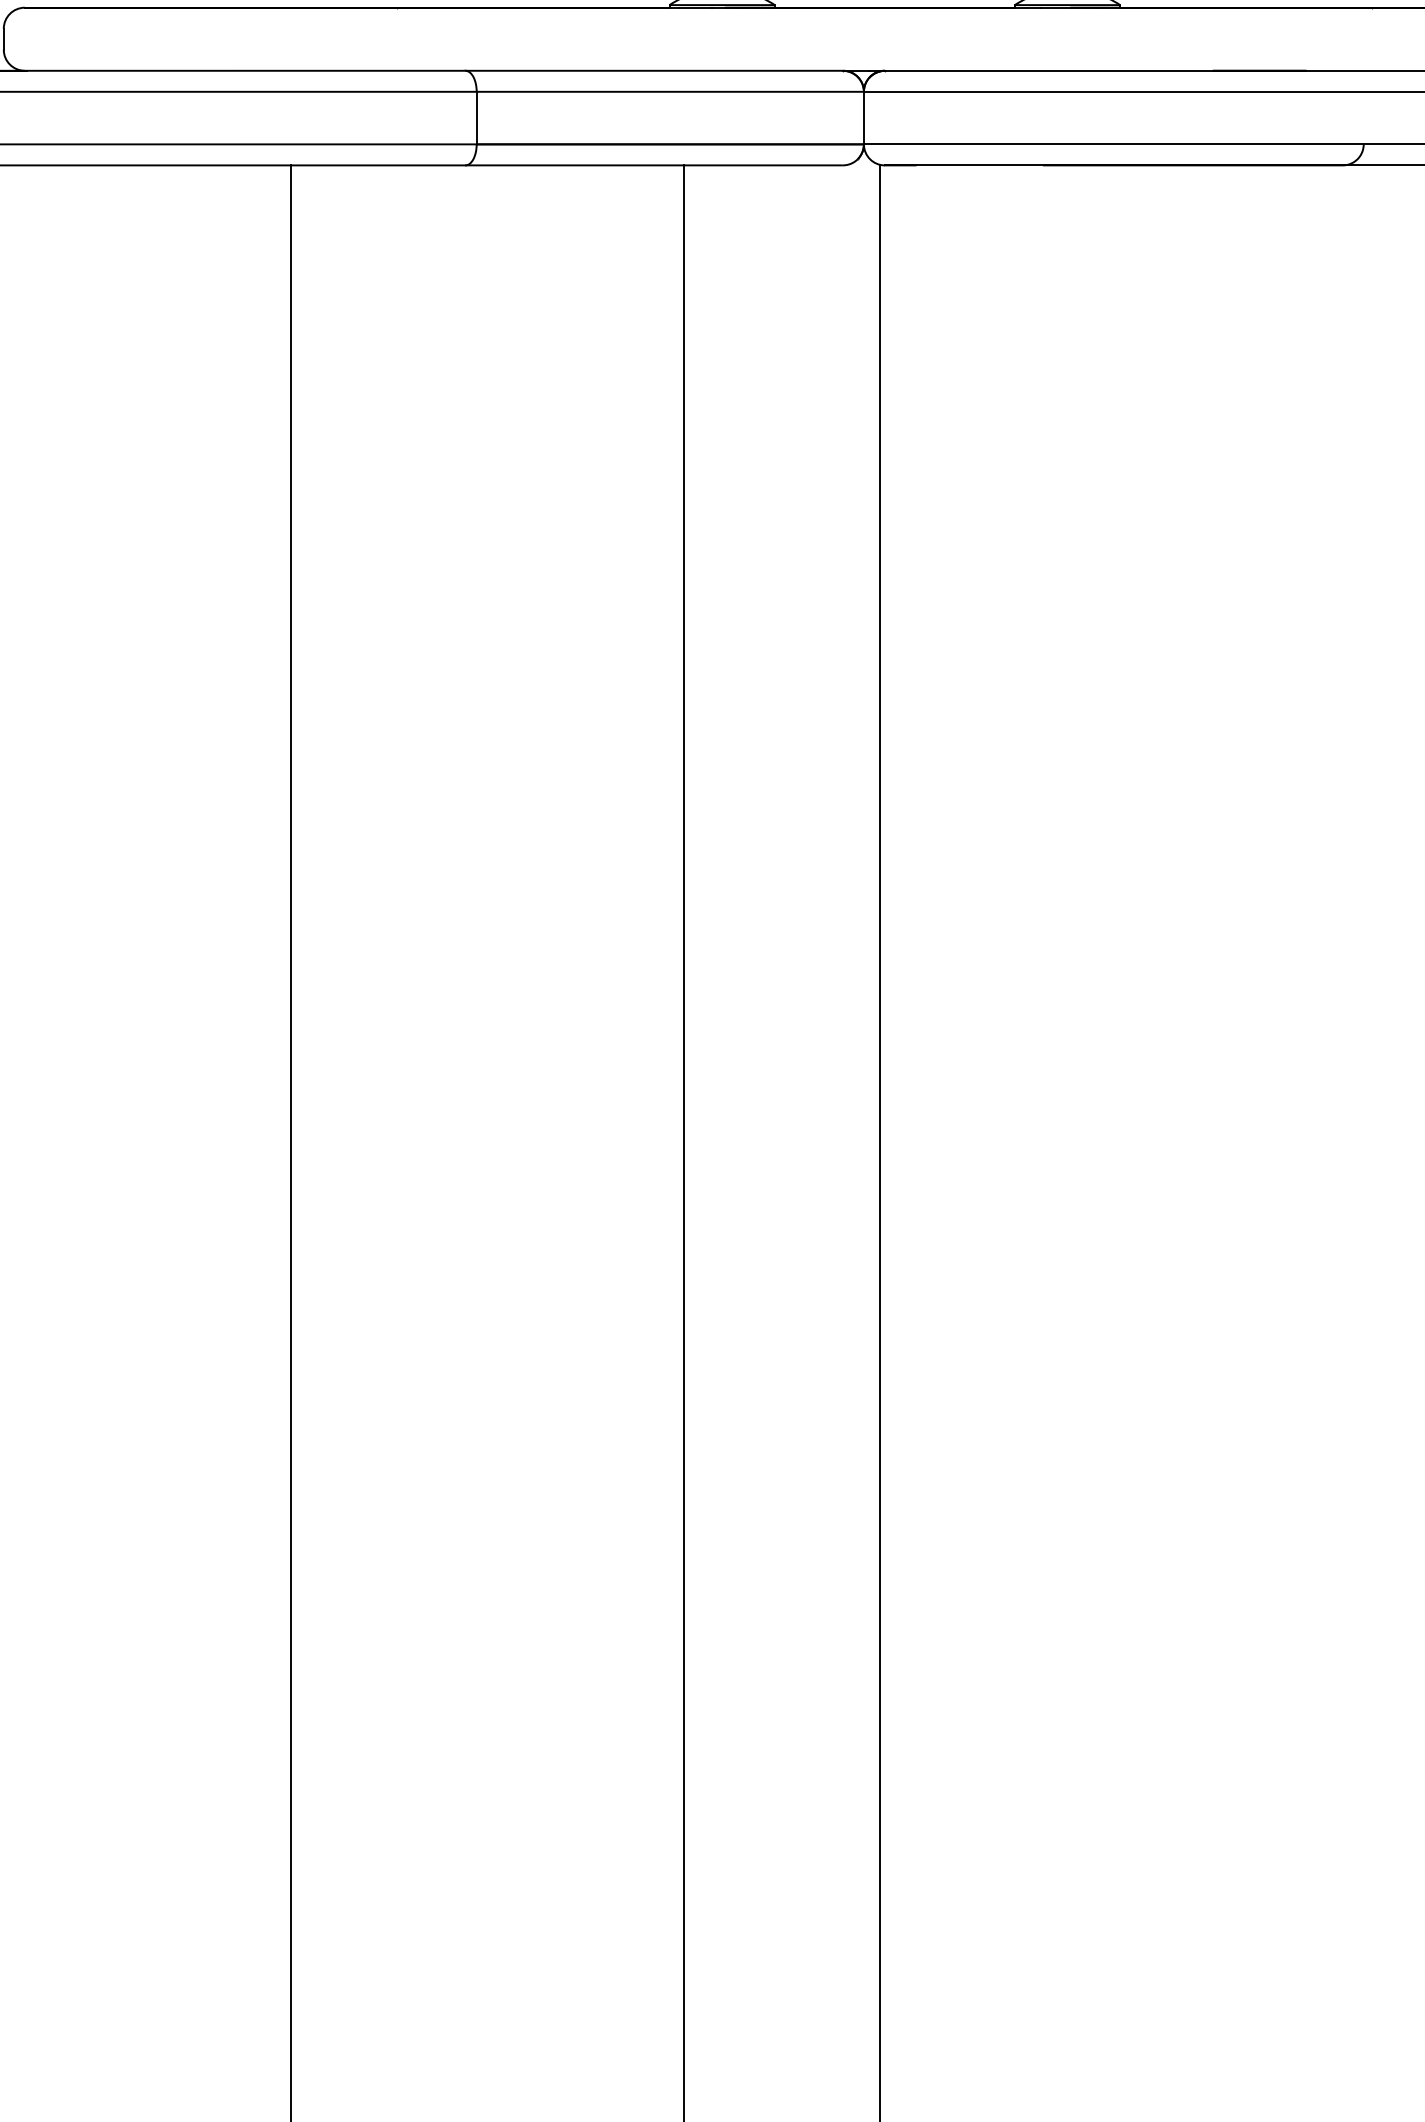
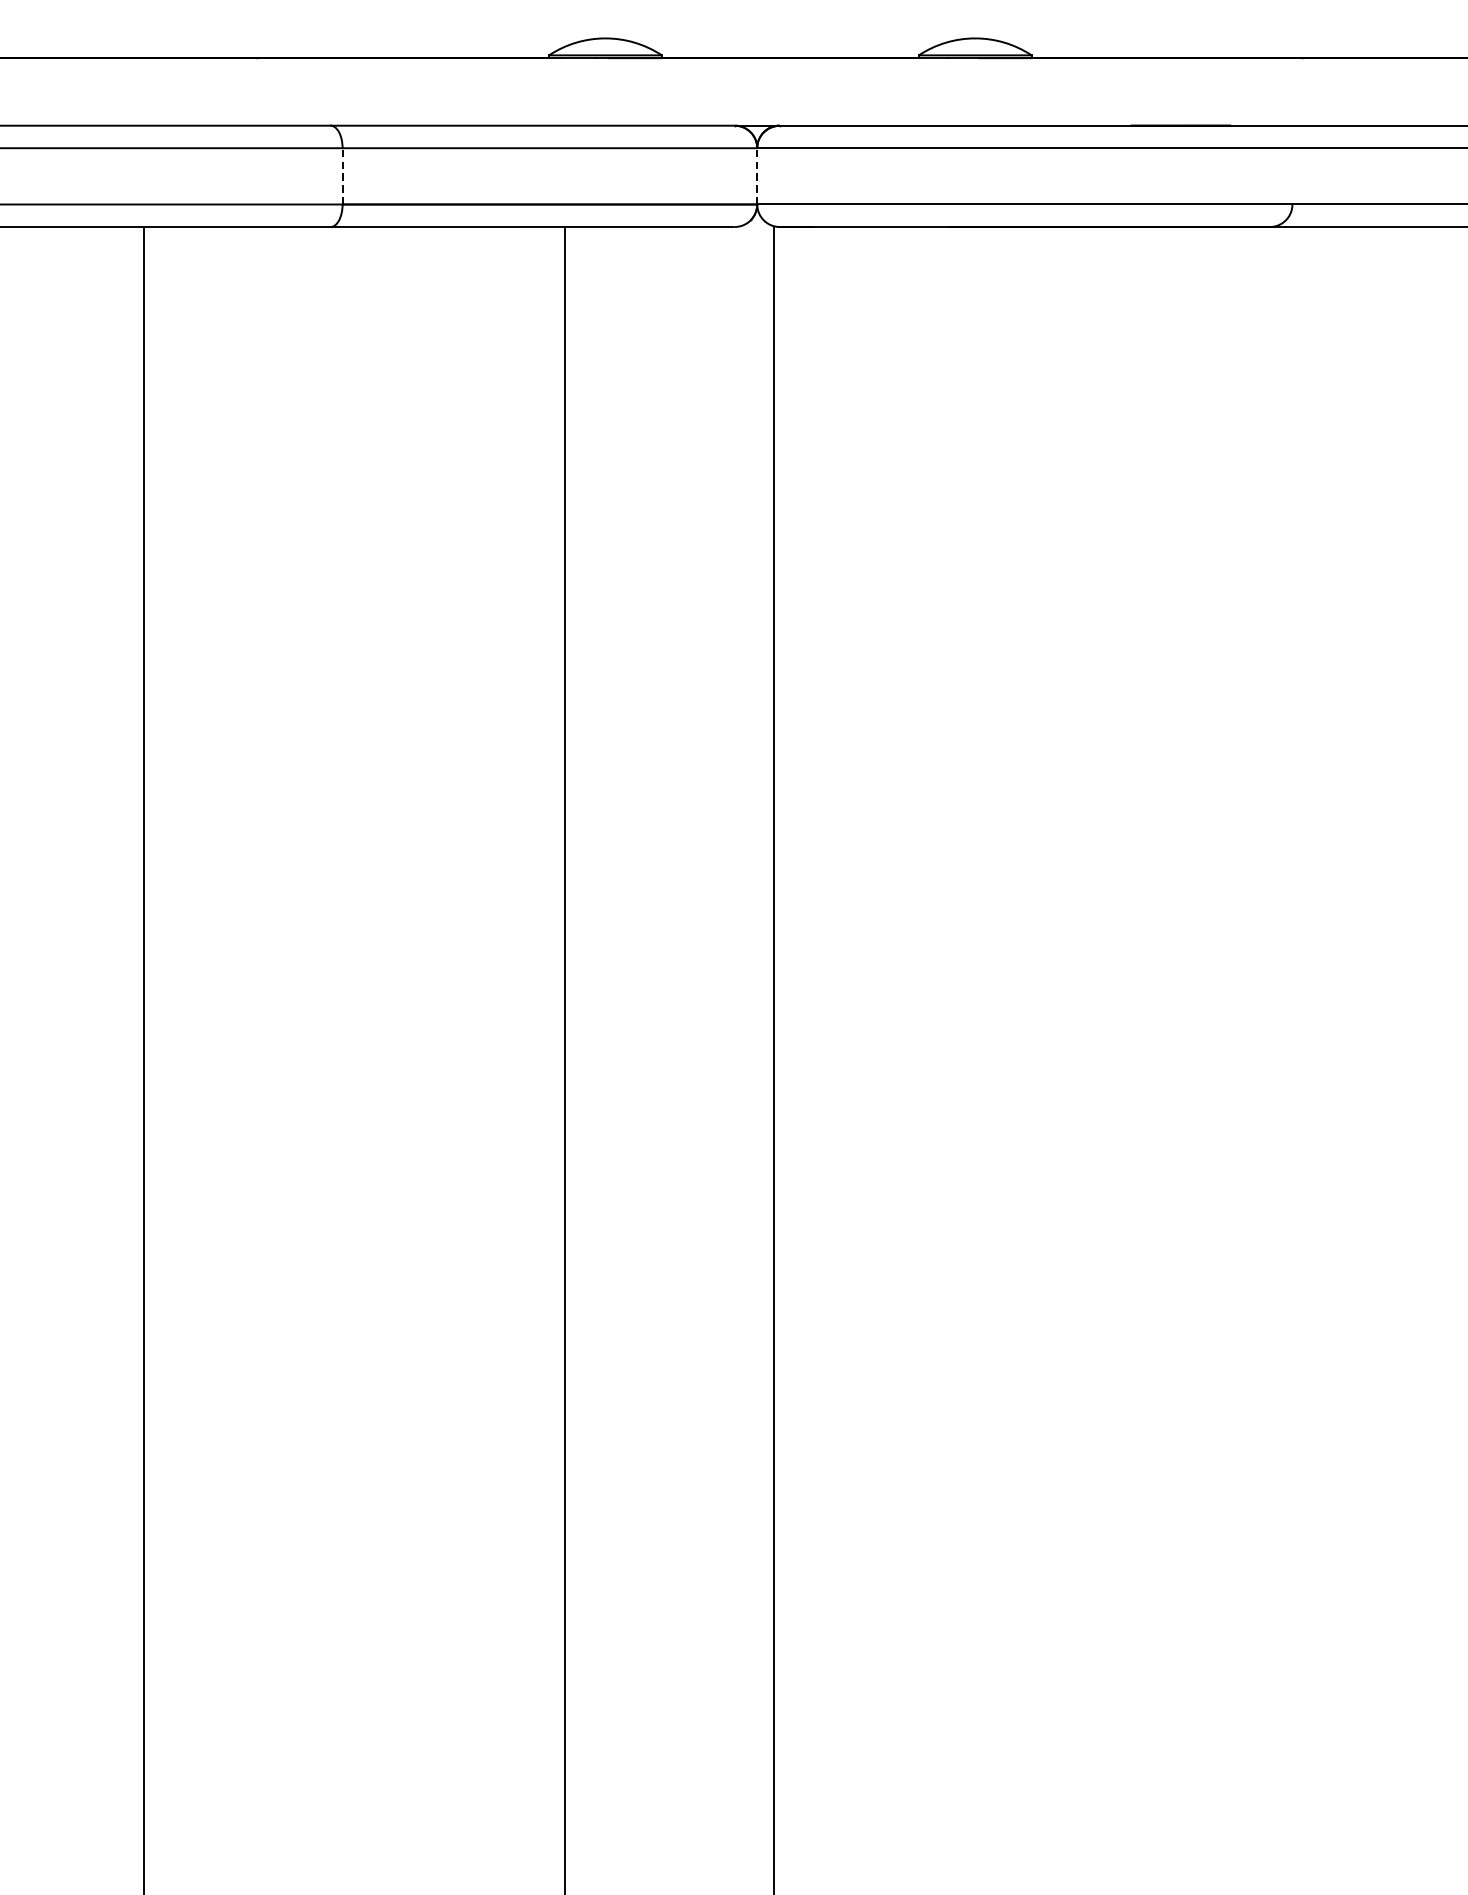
line: (476, 117) -> (342, 175), solid -> dashed
line: (863, 117) -> (756, 175), solid -> dashed

